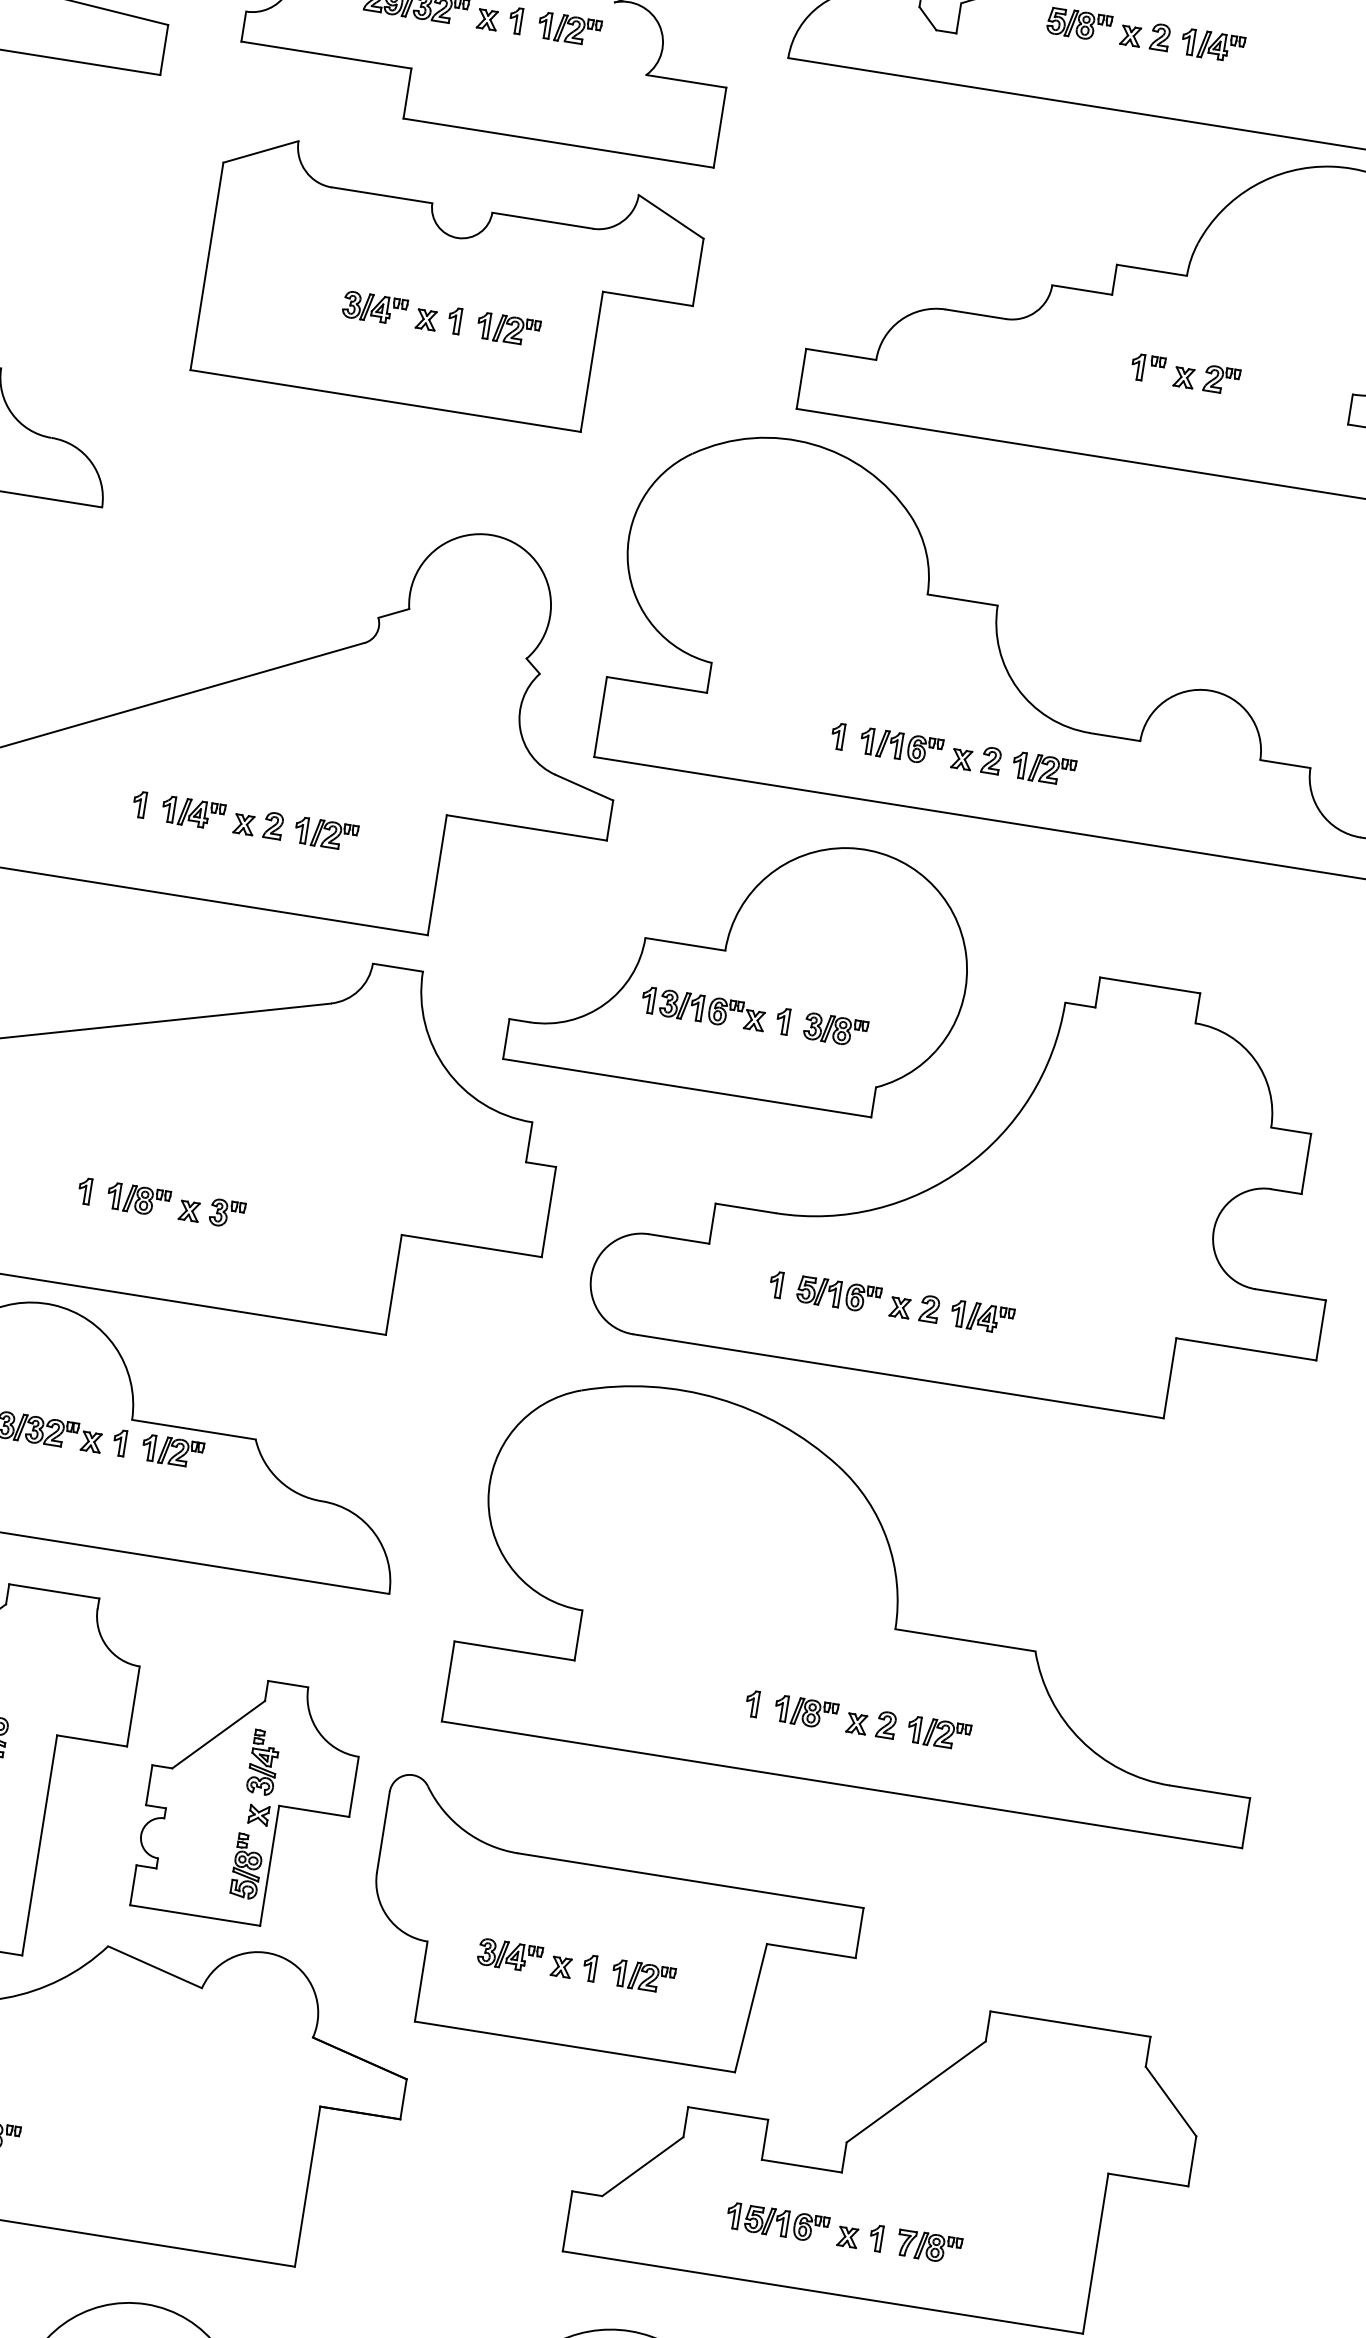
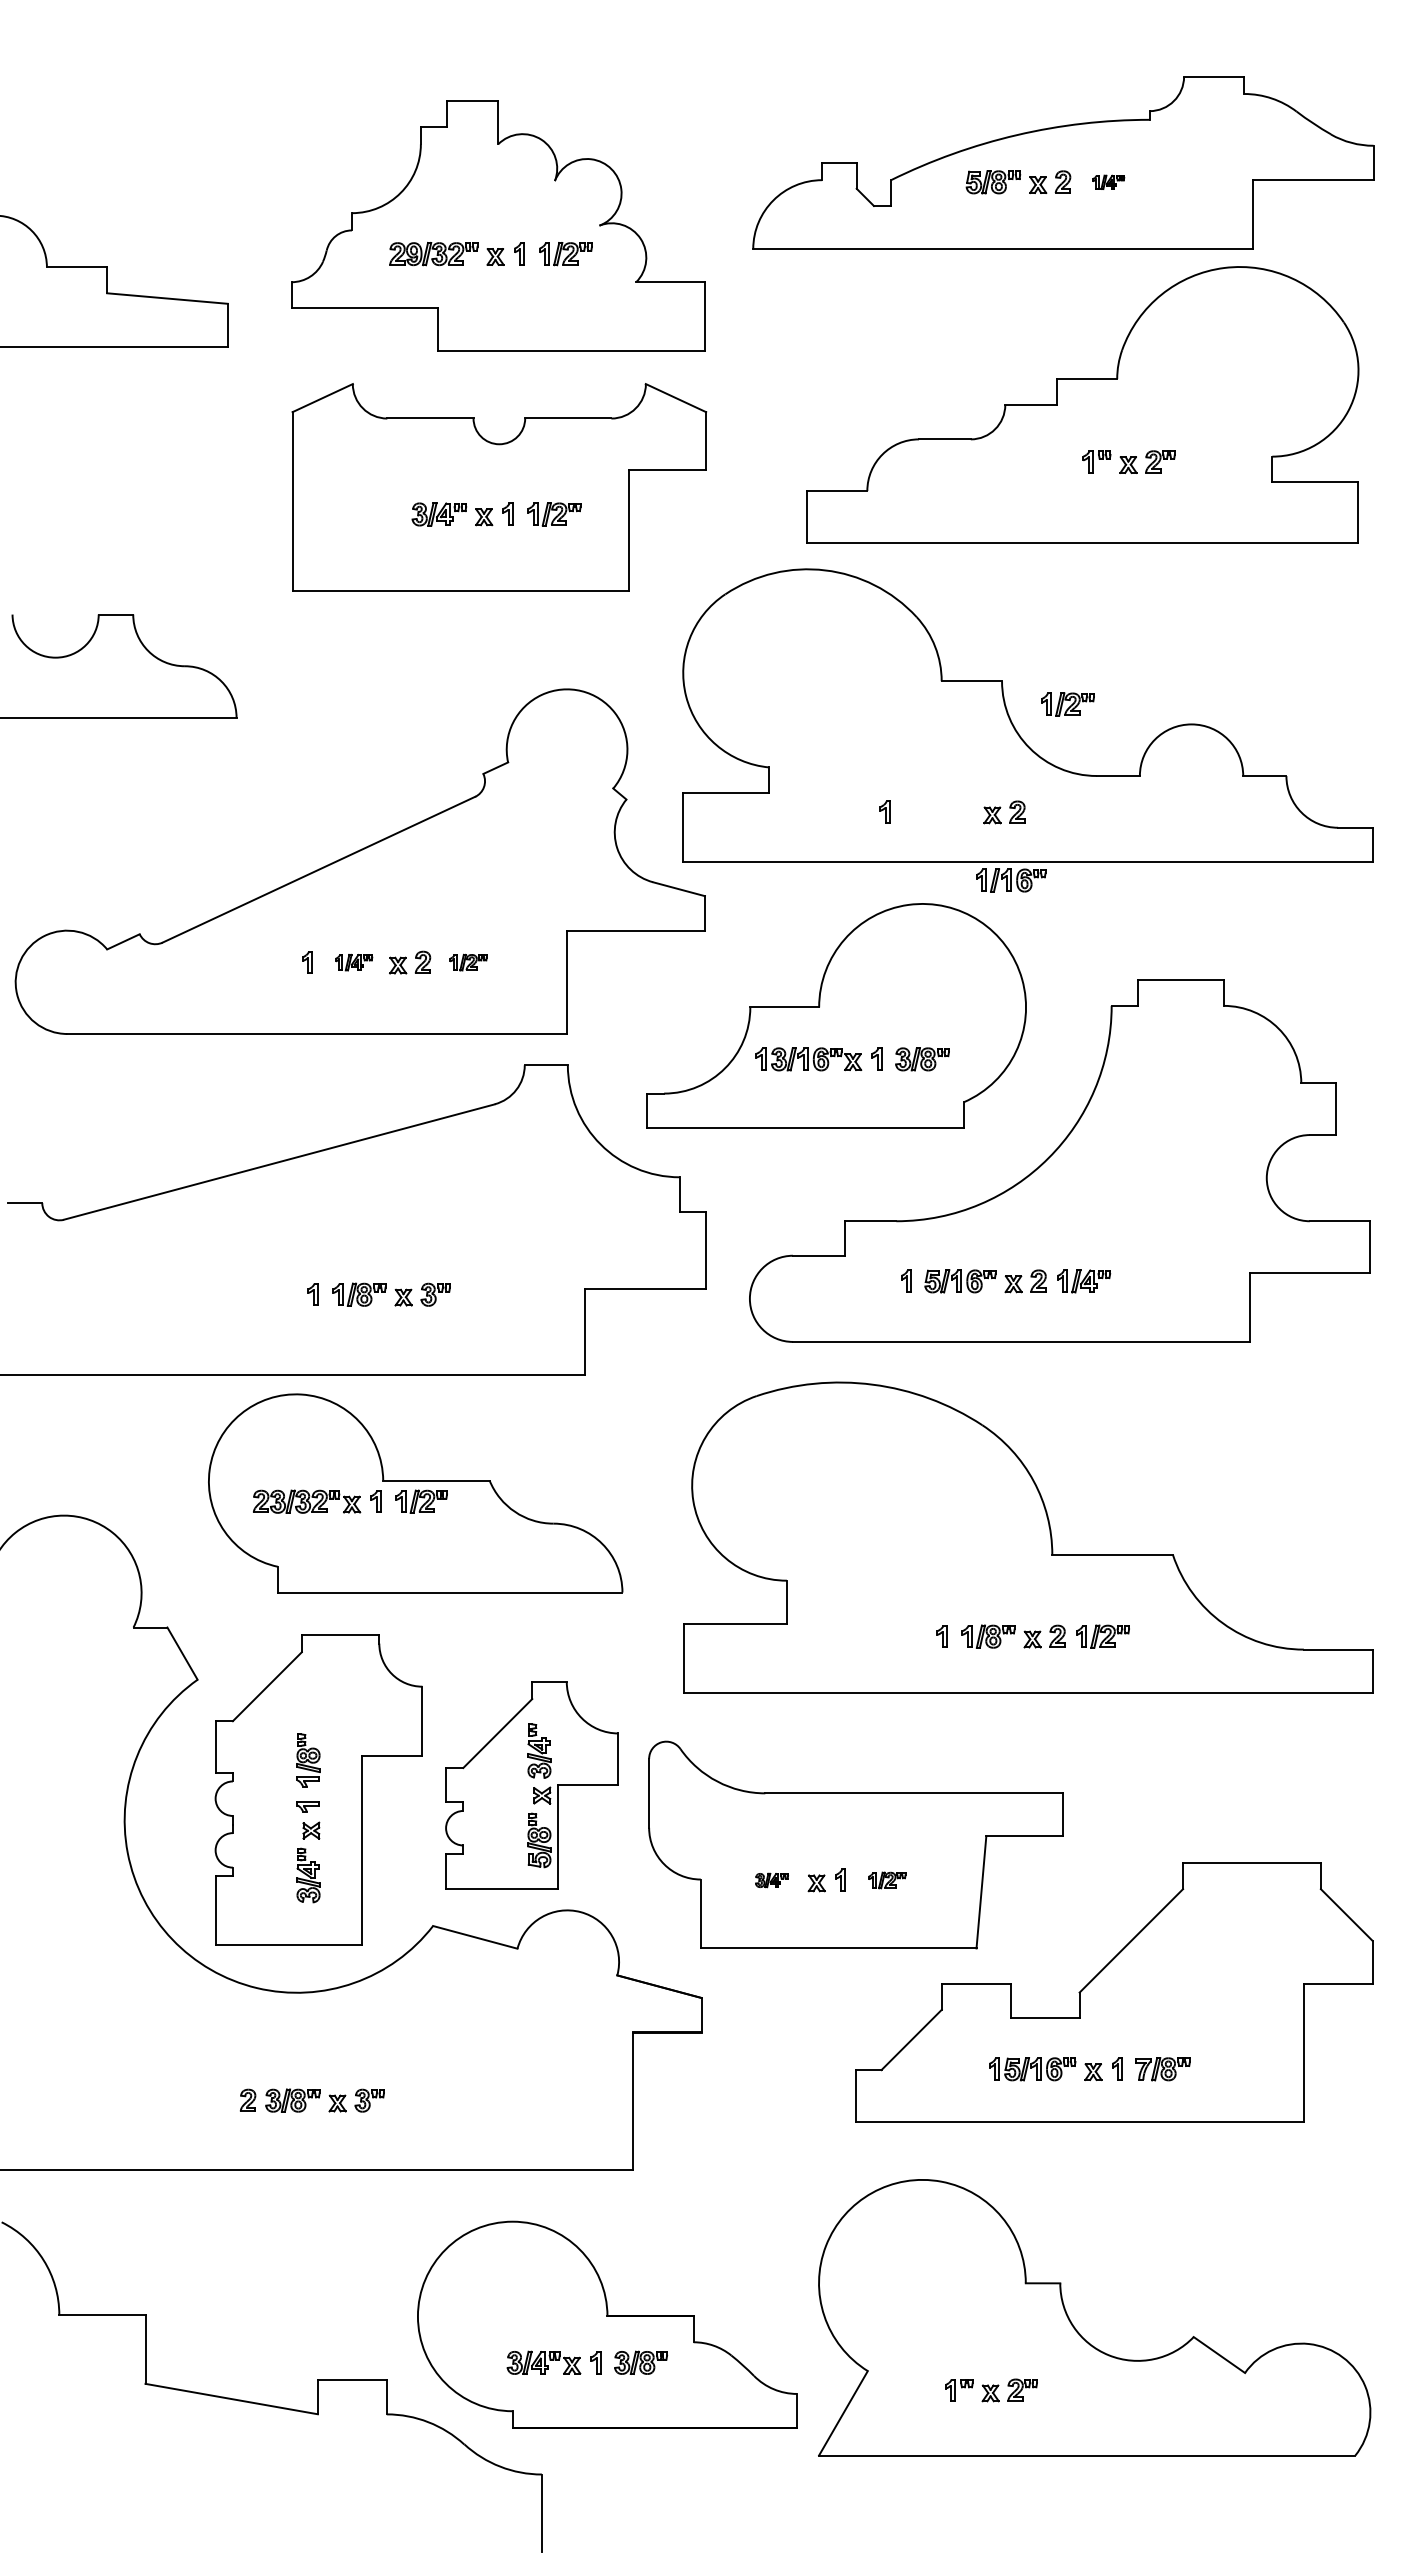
part: (1213, 46) -> (1108, 182), size x0.6
part: (902, 746) -> (1011, 880), moved
part: (1043, 769) -> (1067, 704), moved
part: (192, 812) -> (353, 962), size x0.7
part: (326, 834) -> (468, 962), size x0.7
part: (509, 1955) -> (771, 1880), size x0.6
part: (644, 1977) -> (887, 1880), size x0.7

